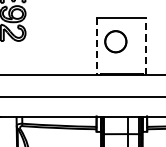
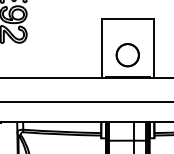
circle: (115, 41) -> (127, 54), moved
line: (146, 45) -> (153, 47), dashed -> solid
line: (97, 46) -> (102, 48), dashed -> solid

